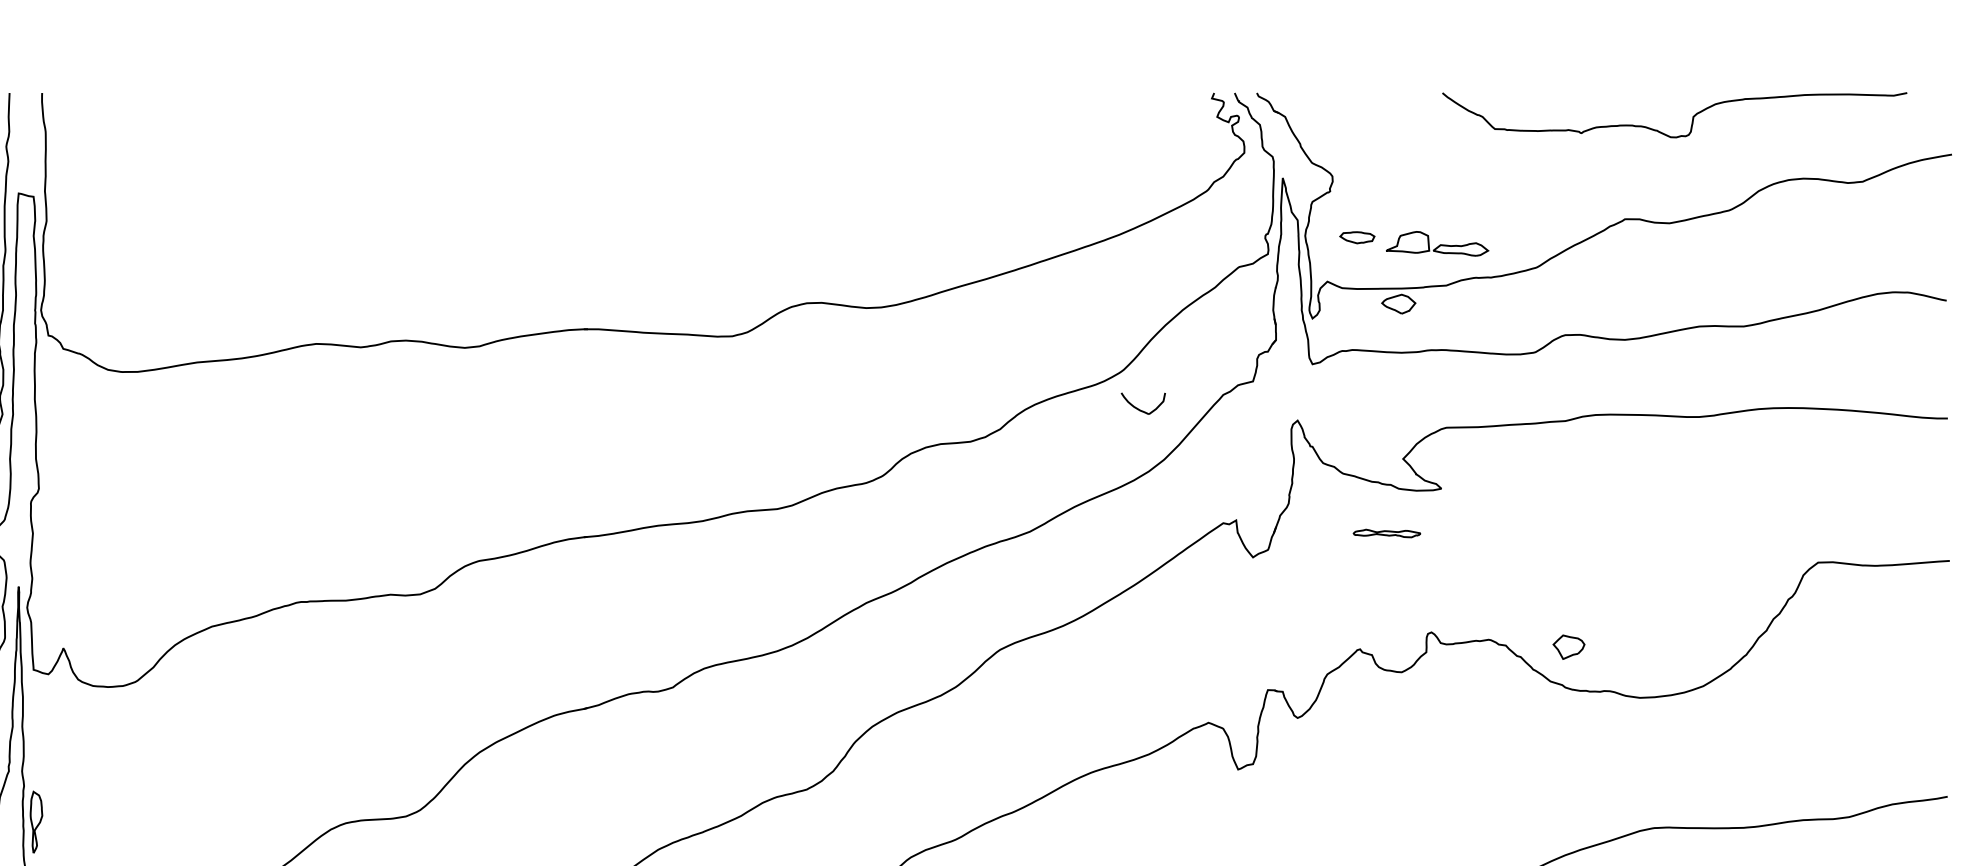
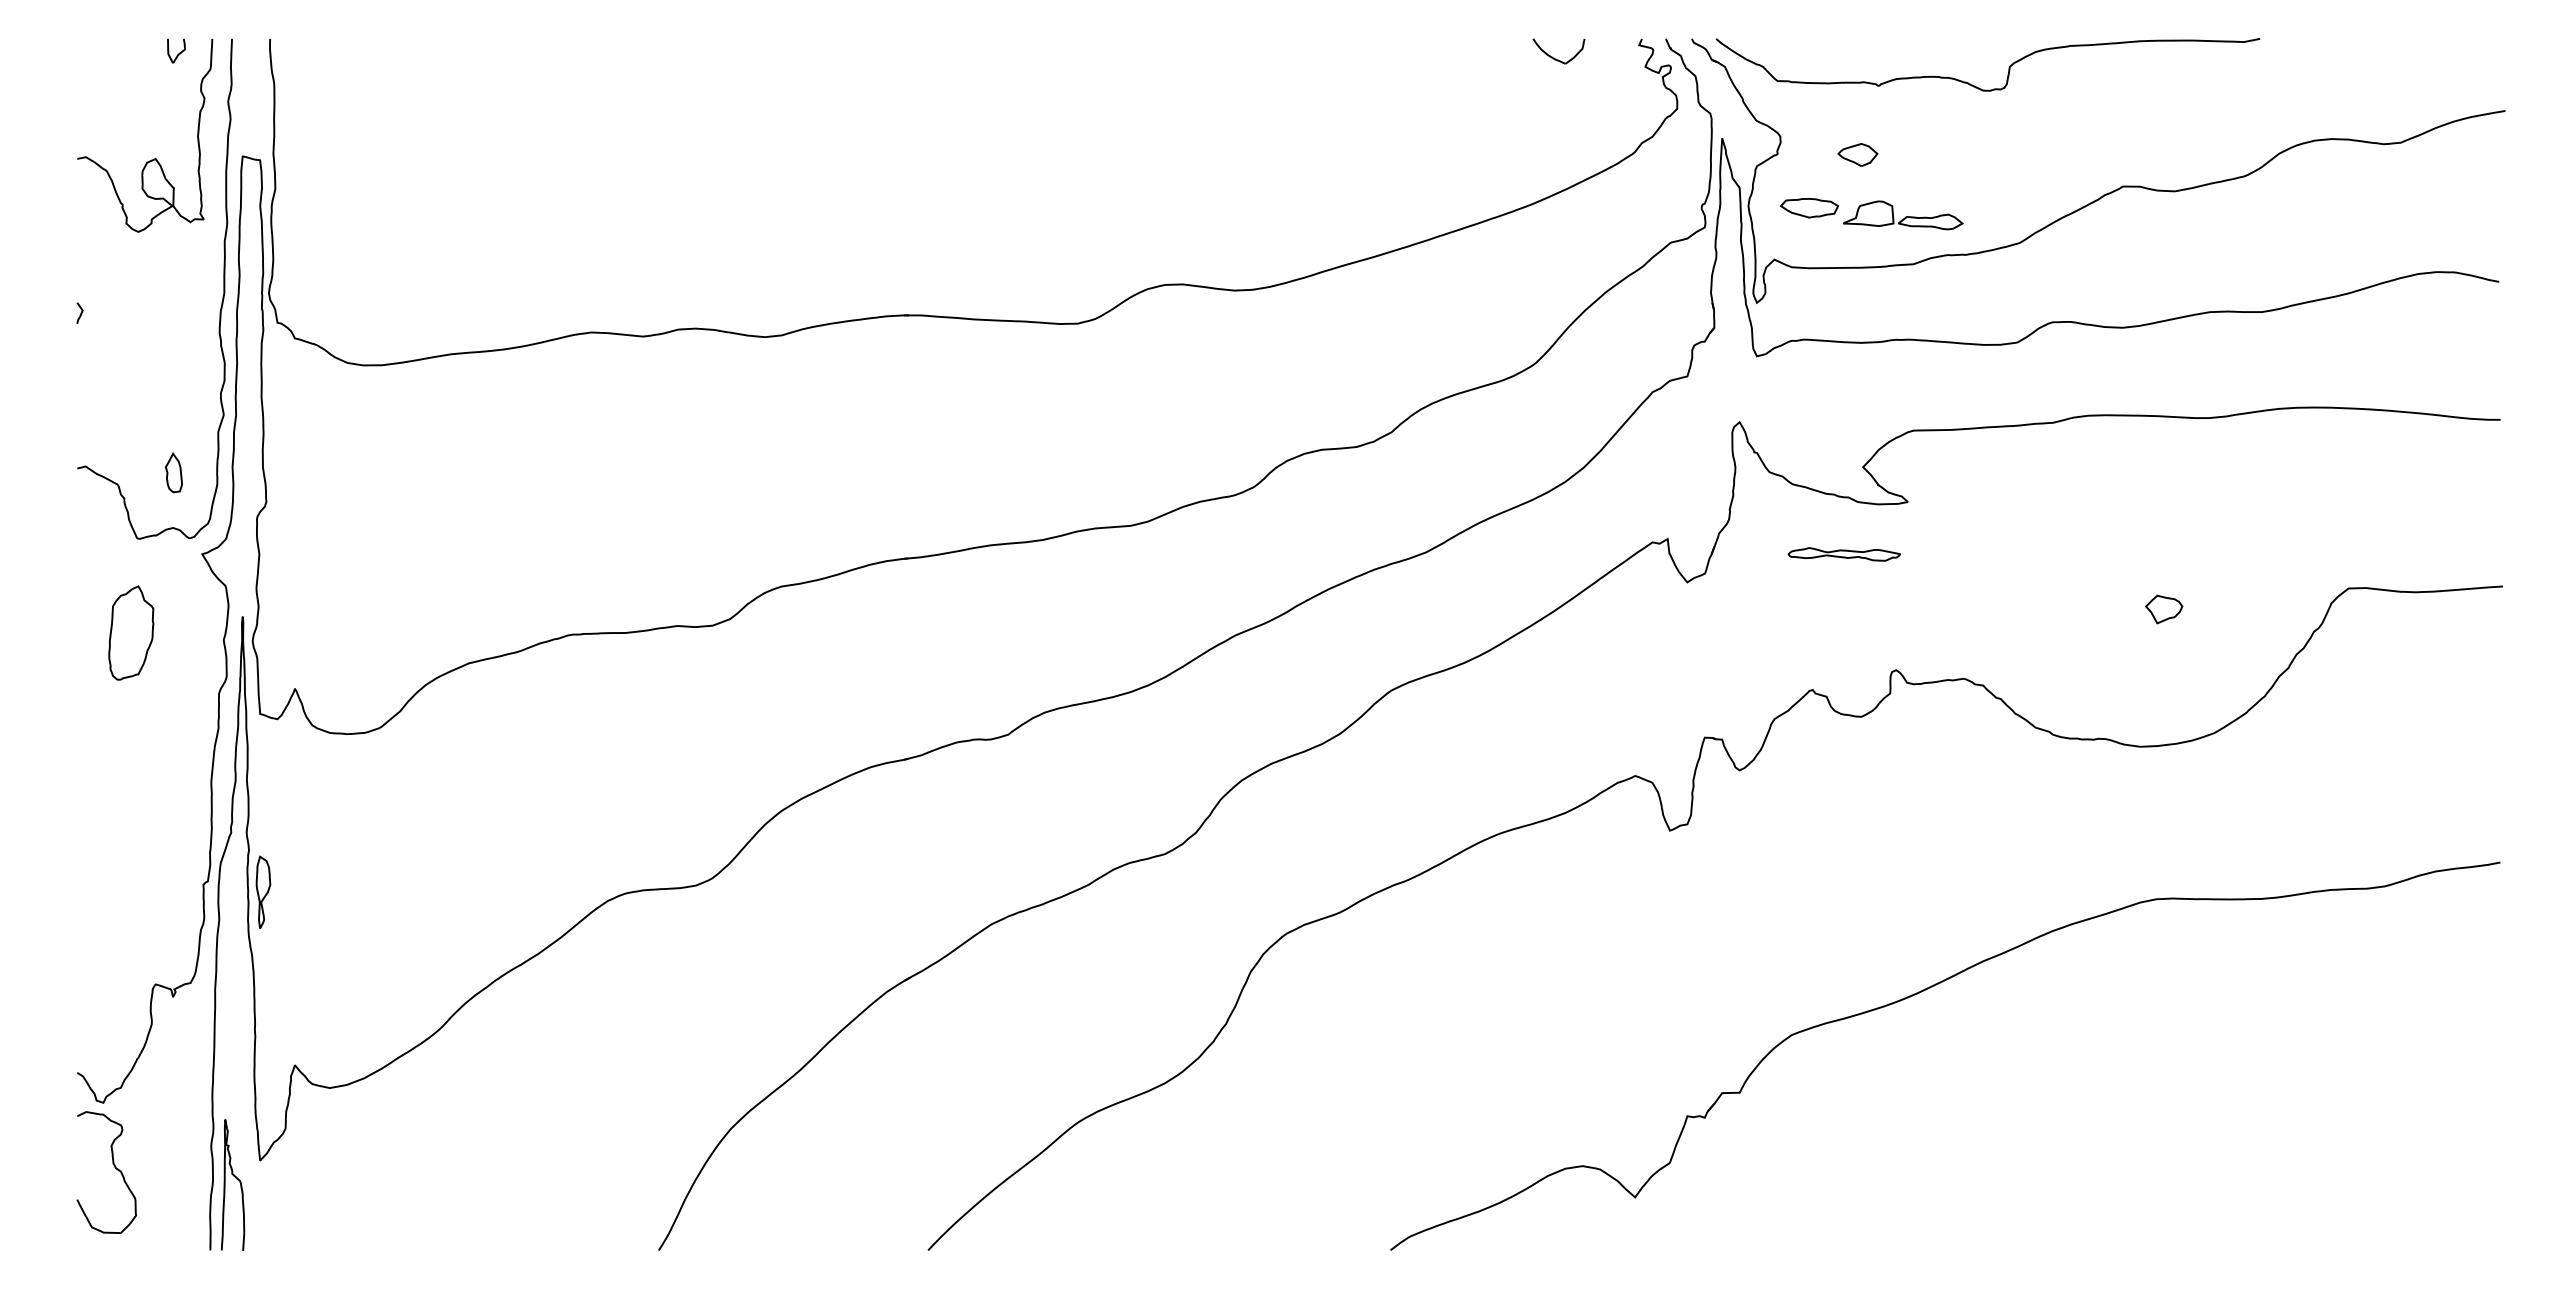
curve: (1692, 117) -> (2008, 67), moved
part: (1357, 237) -> (1809, 208), size x1.43
part: (1398, 303) -> (1857, 154), moved
part: (1139, 408) -> (1554, 57), moved
part: (1386, 533) -> (1843, 554), size x1.43
part: (1569, 647) -> (2164, 609), moved

